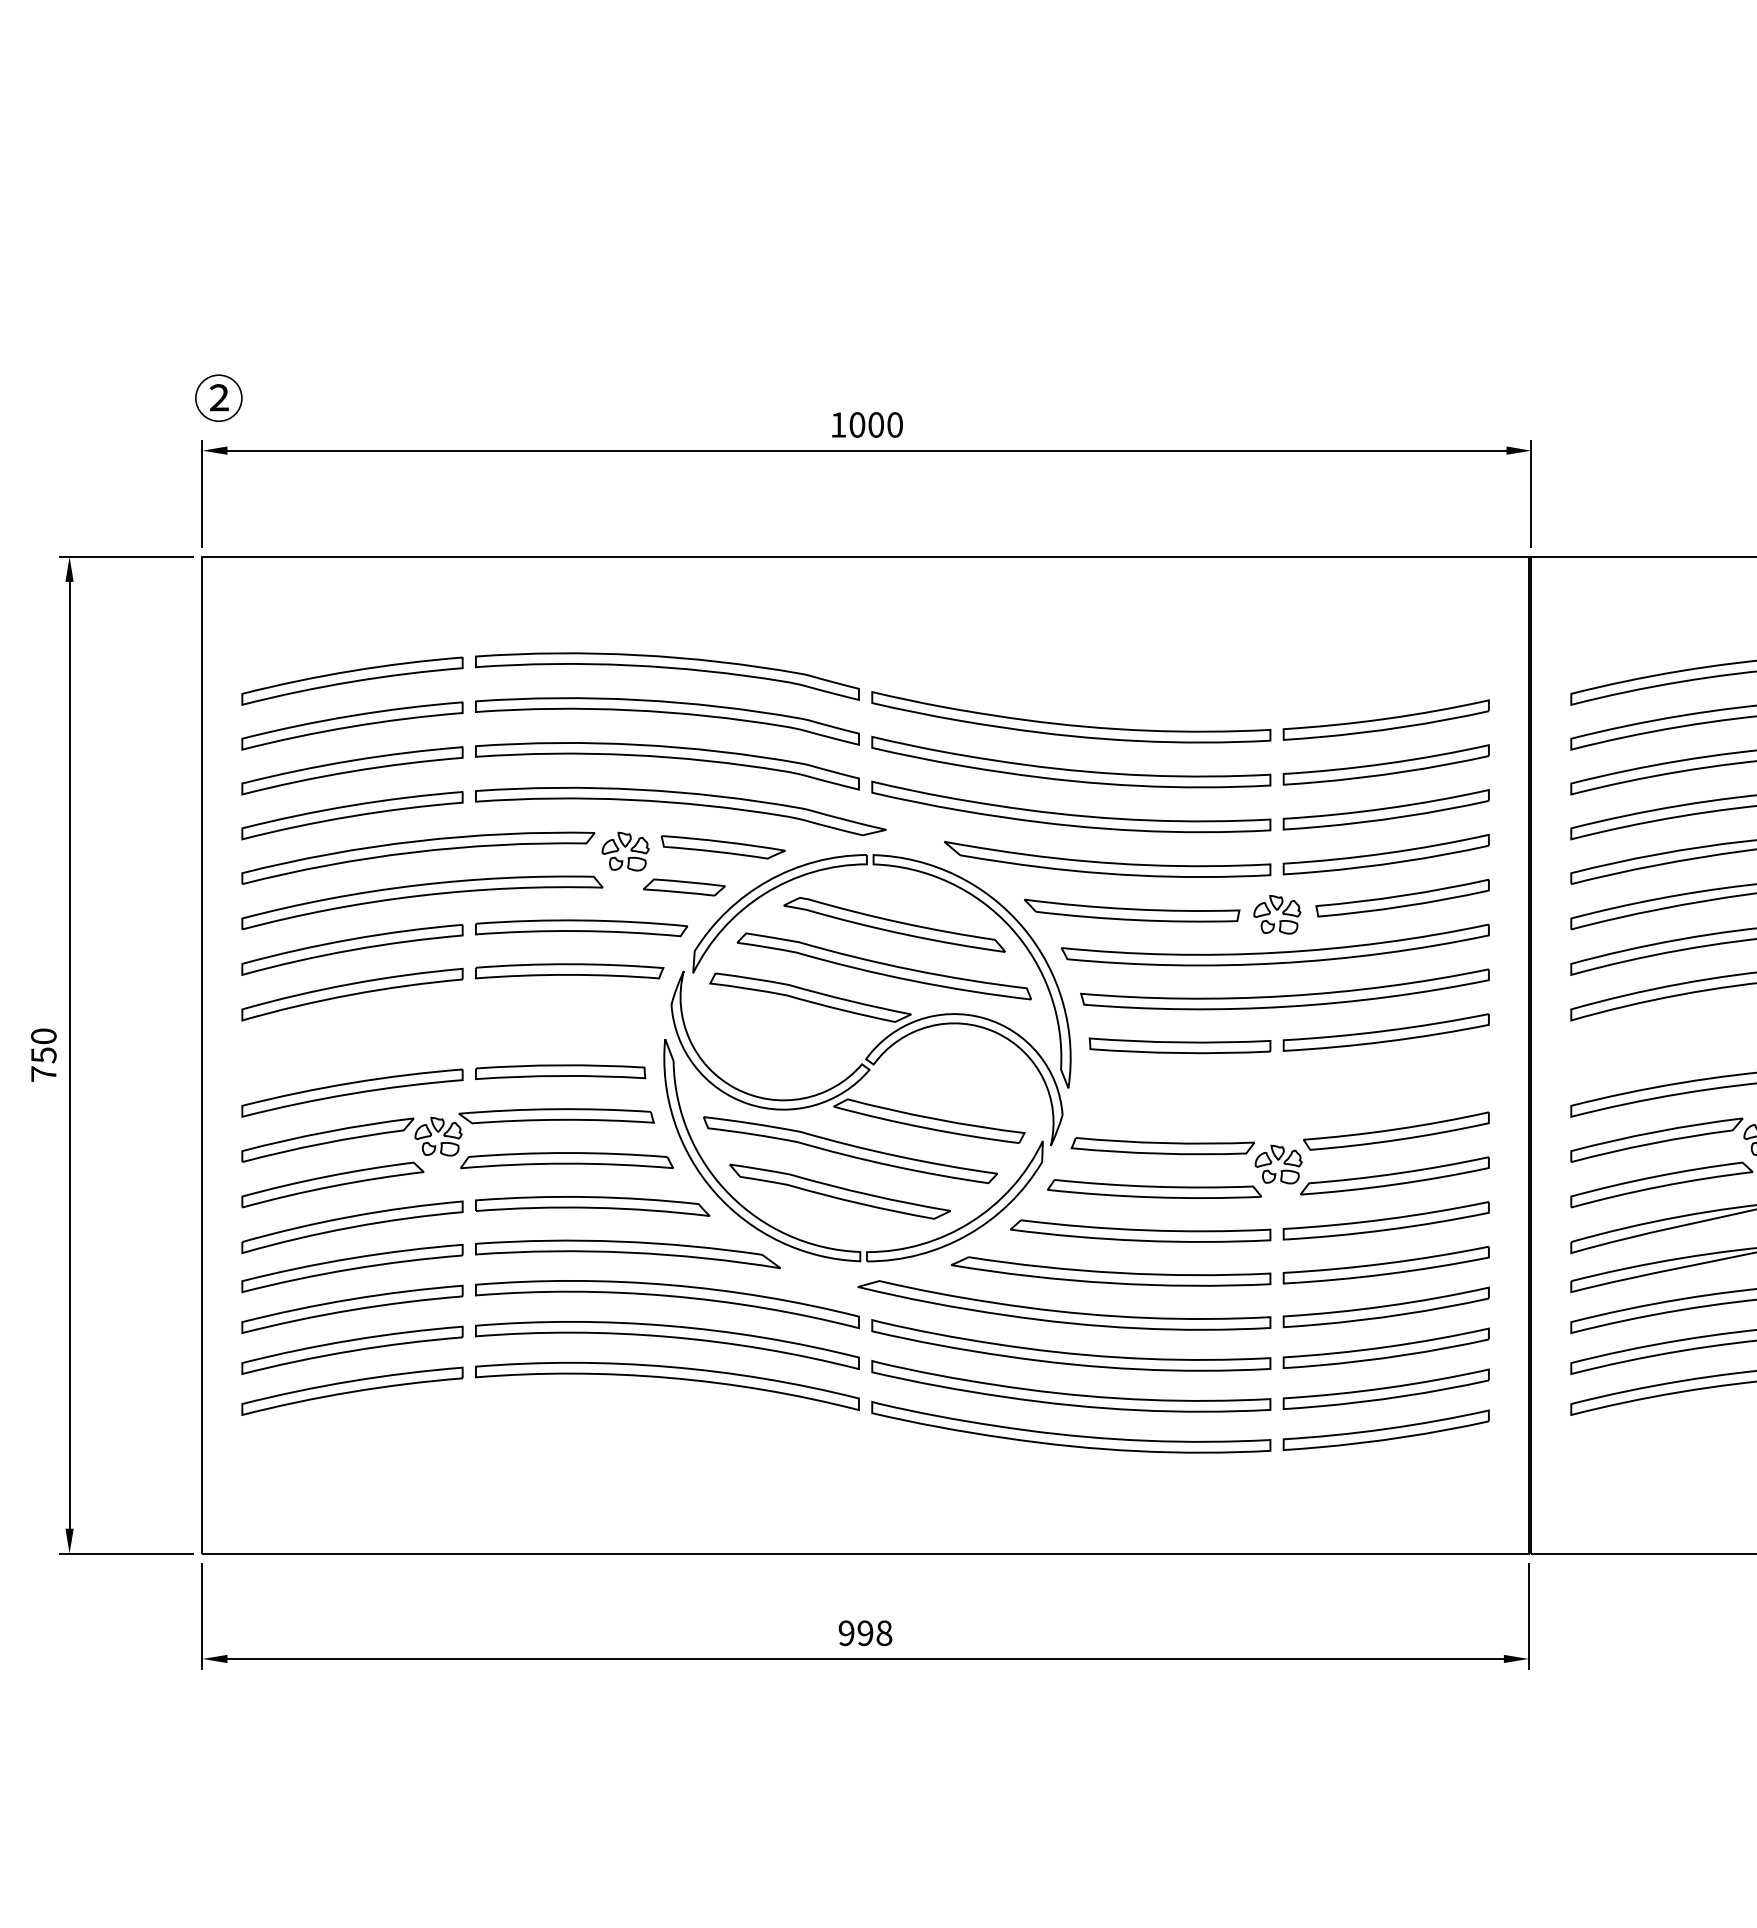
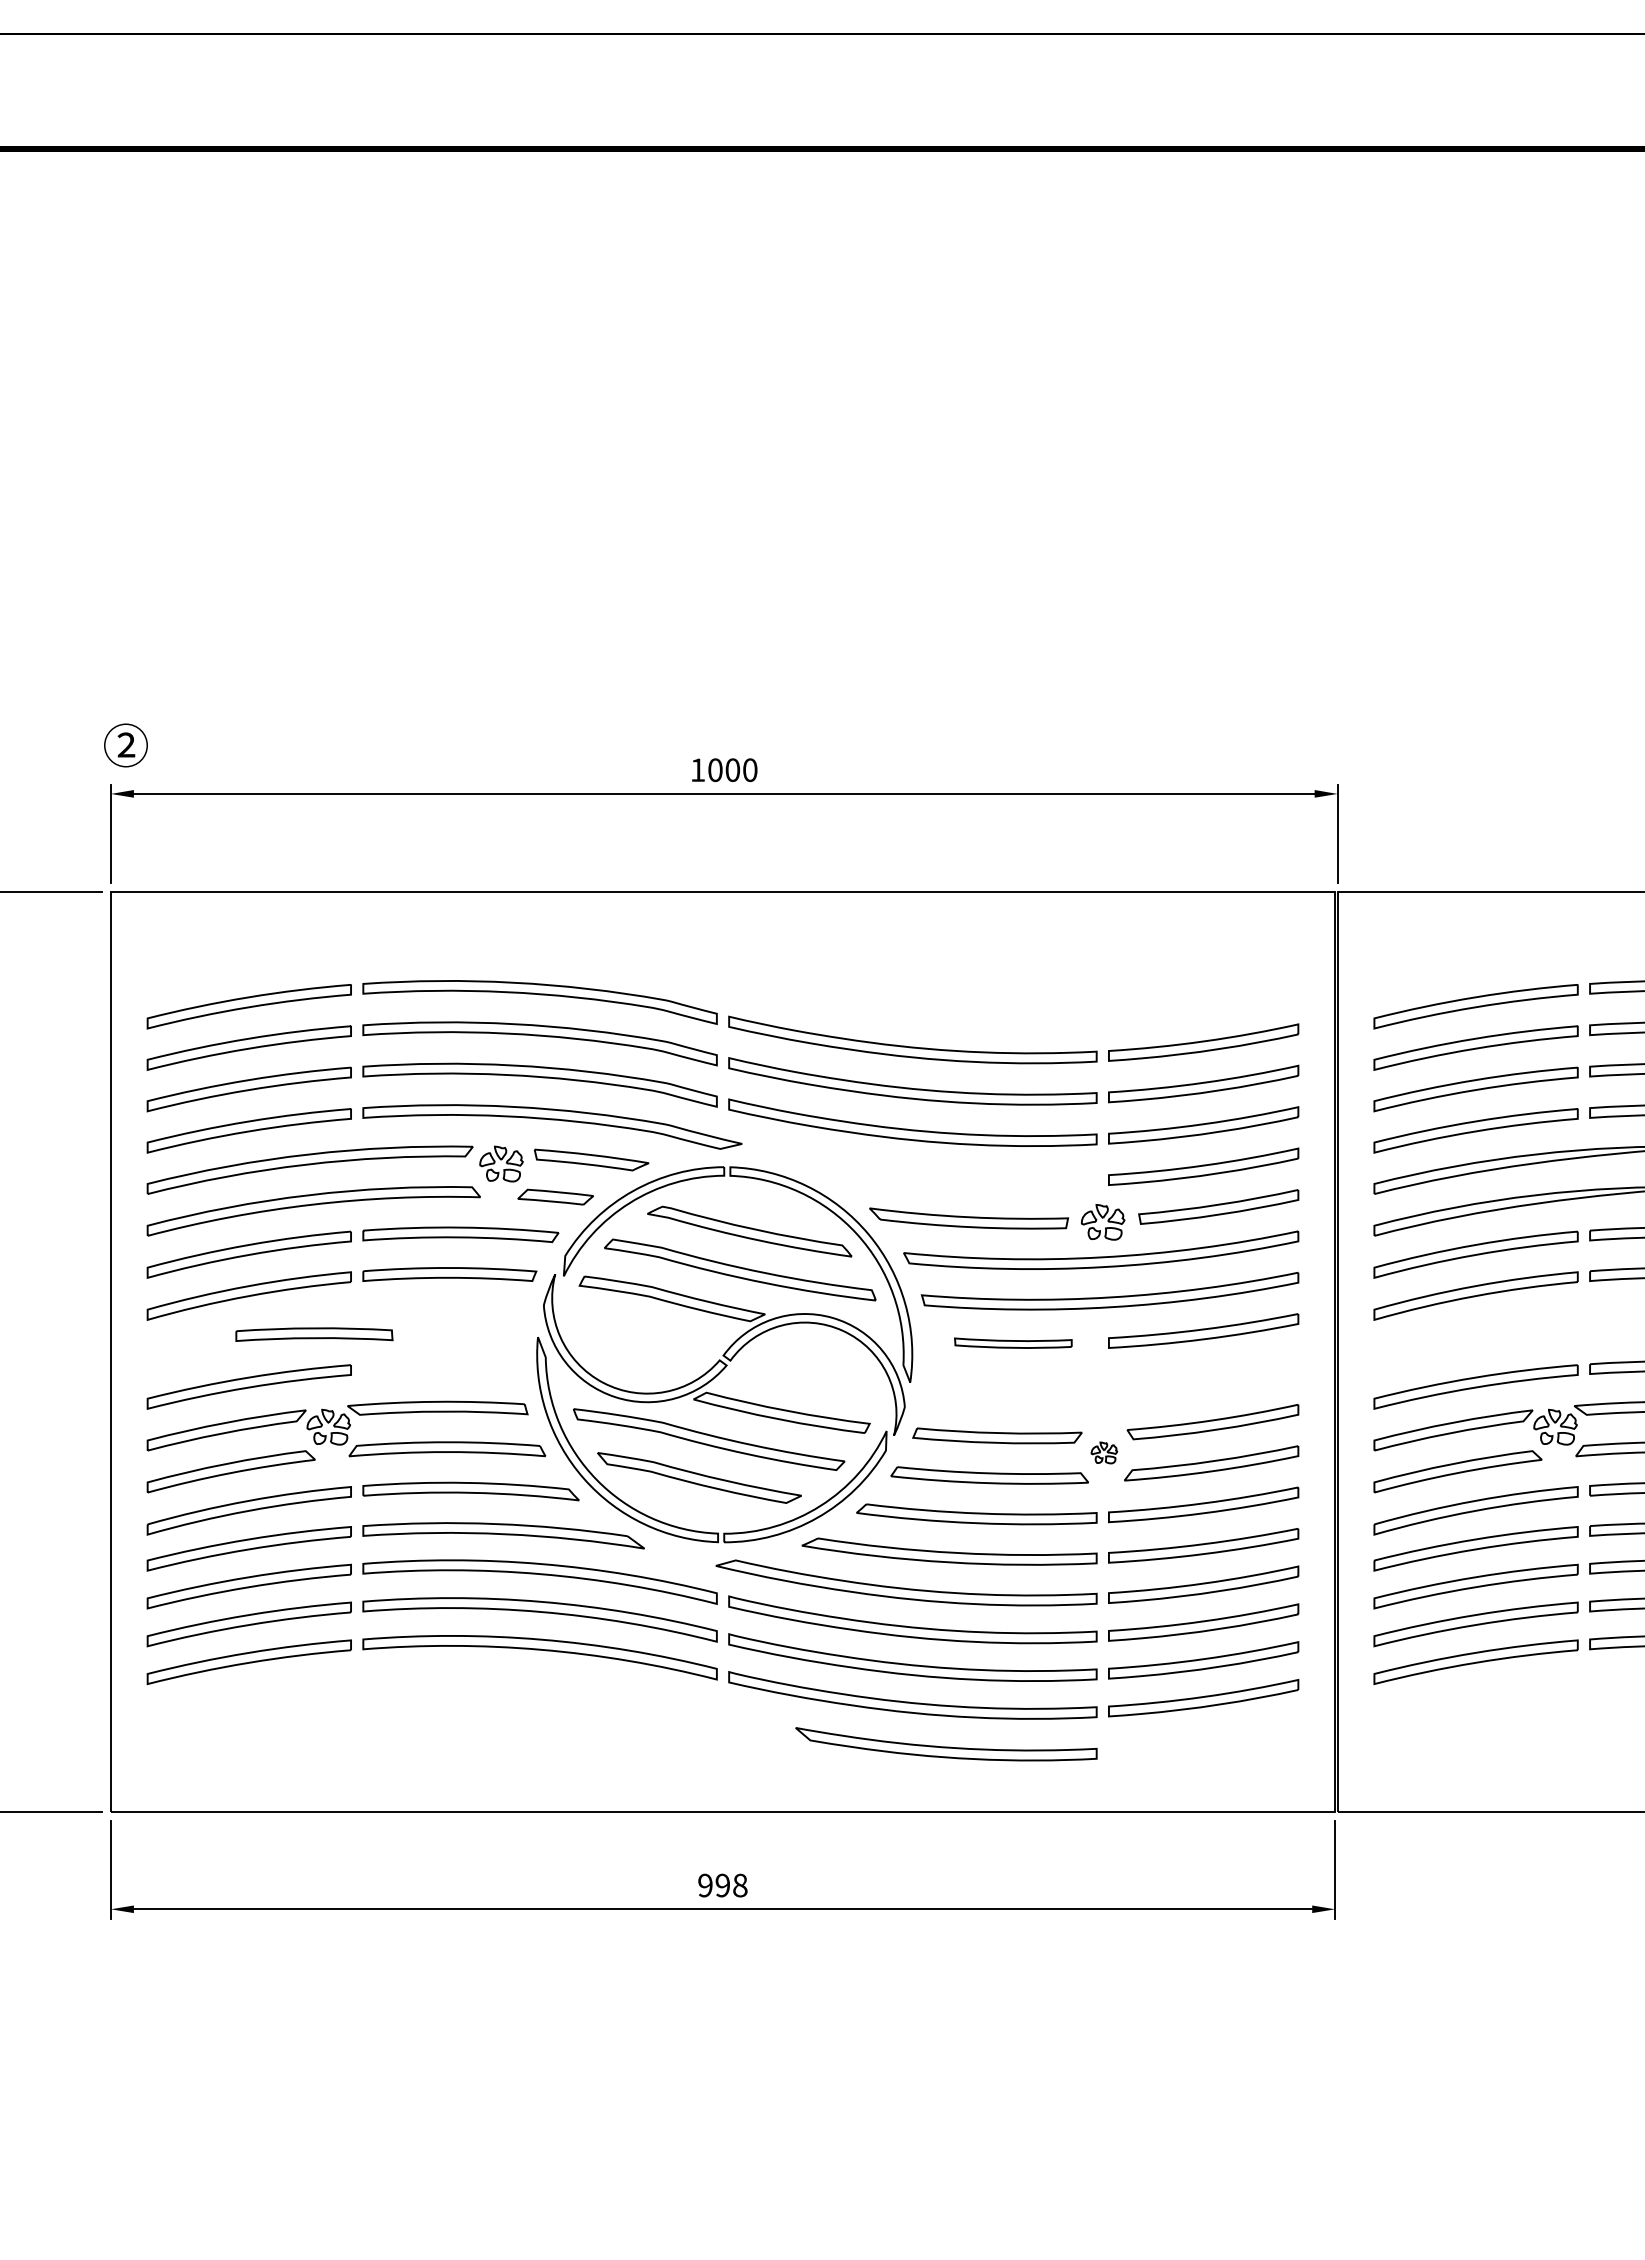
part: (1107, 859) -> (946, 1744), moved
part: (1180, 1044) -> (1013, 1342), size x0.7
part: (560, 1072) -> (314, 1334), moved
part: (1278, 1164) -> (1104, 1452), size x0.6

